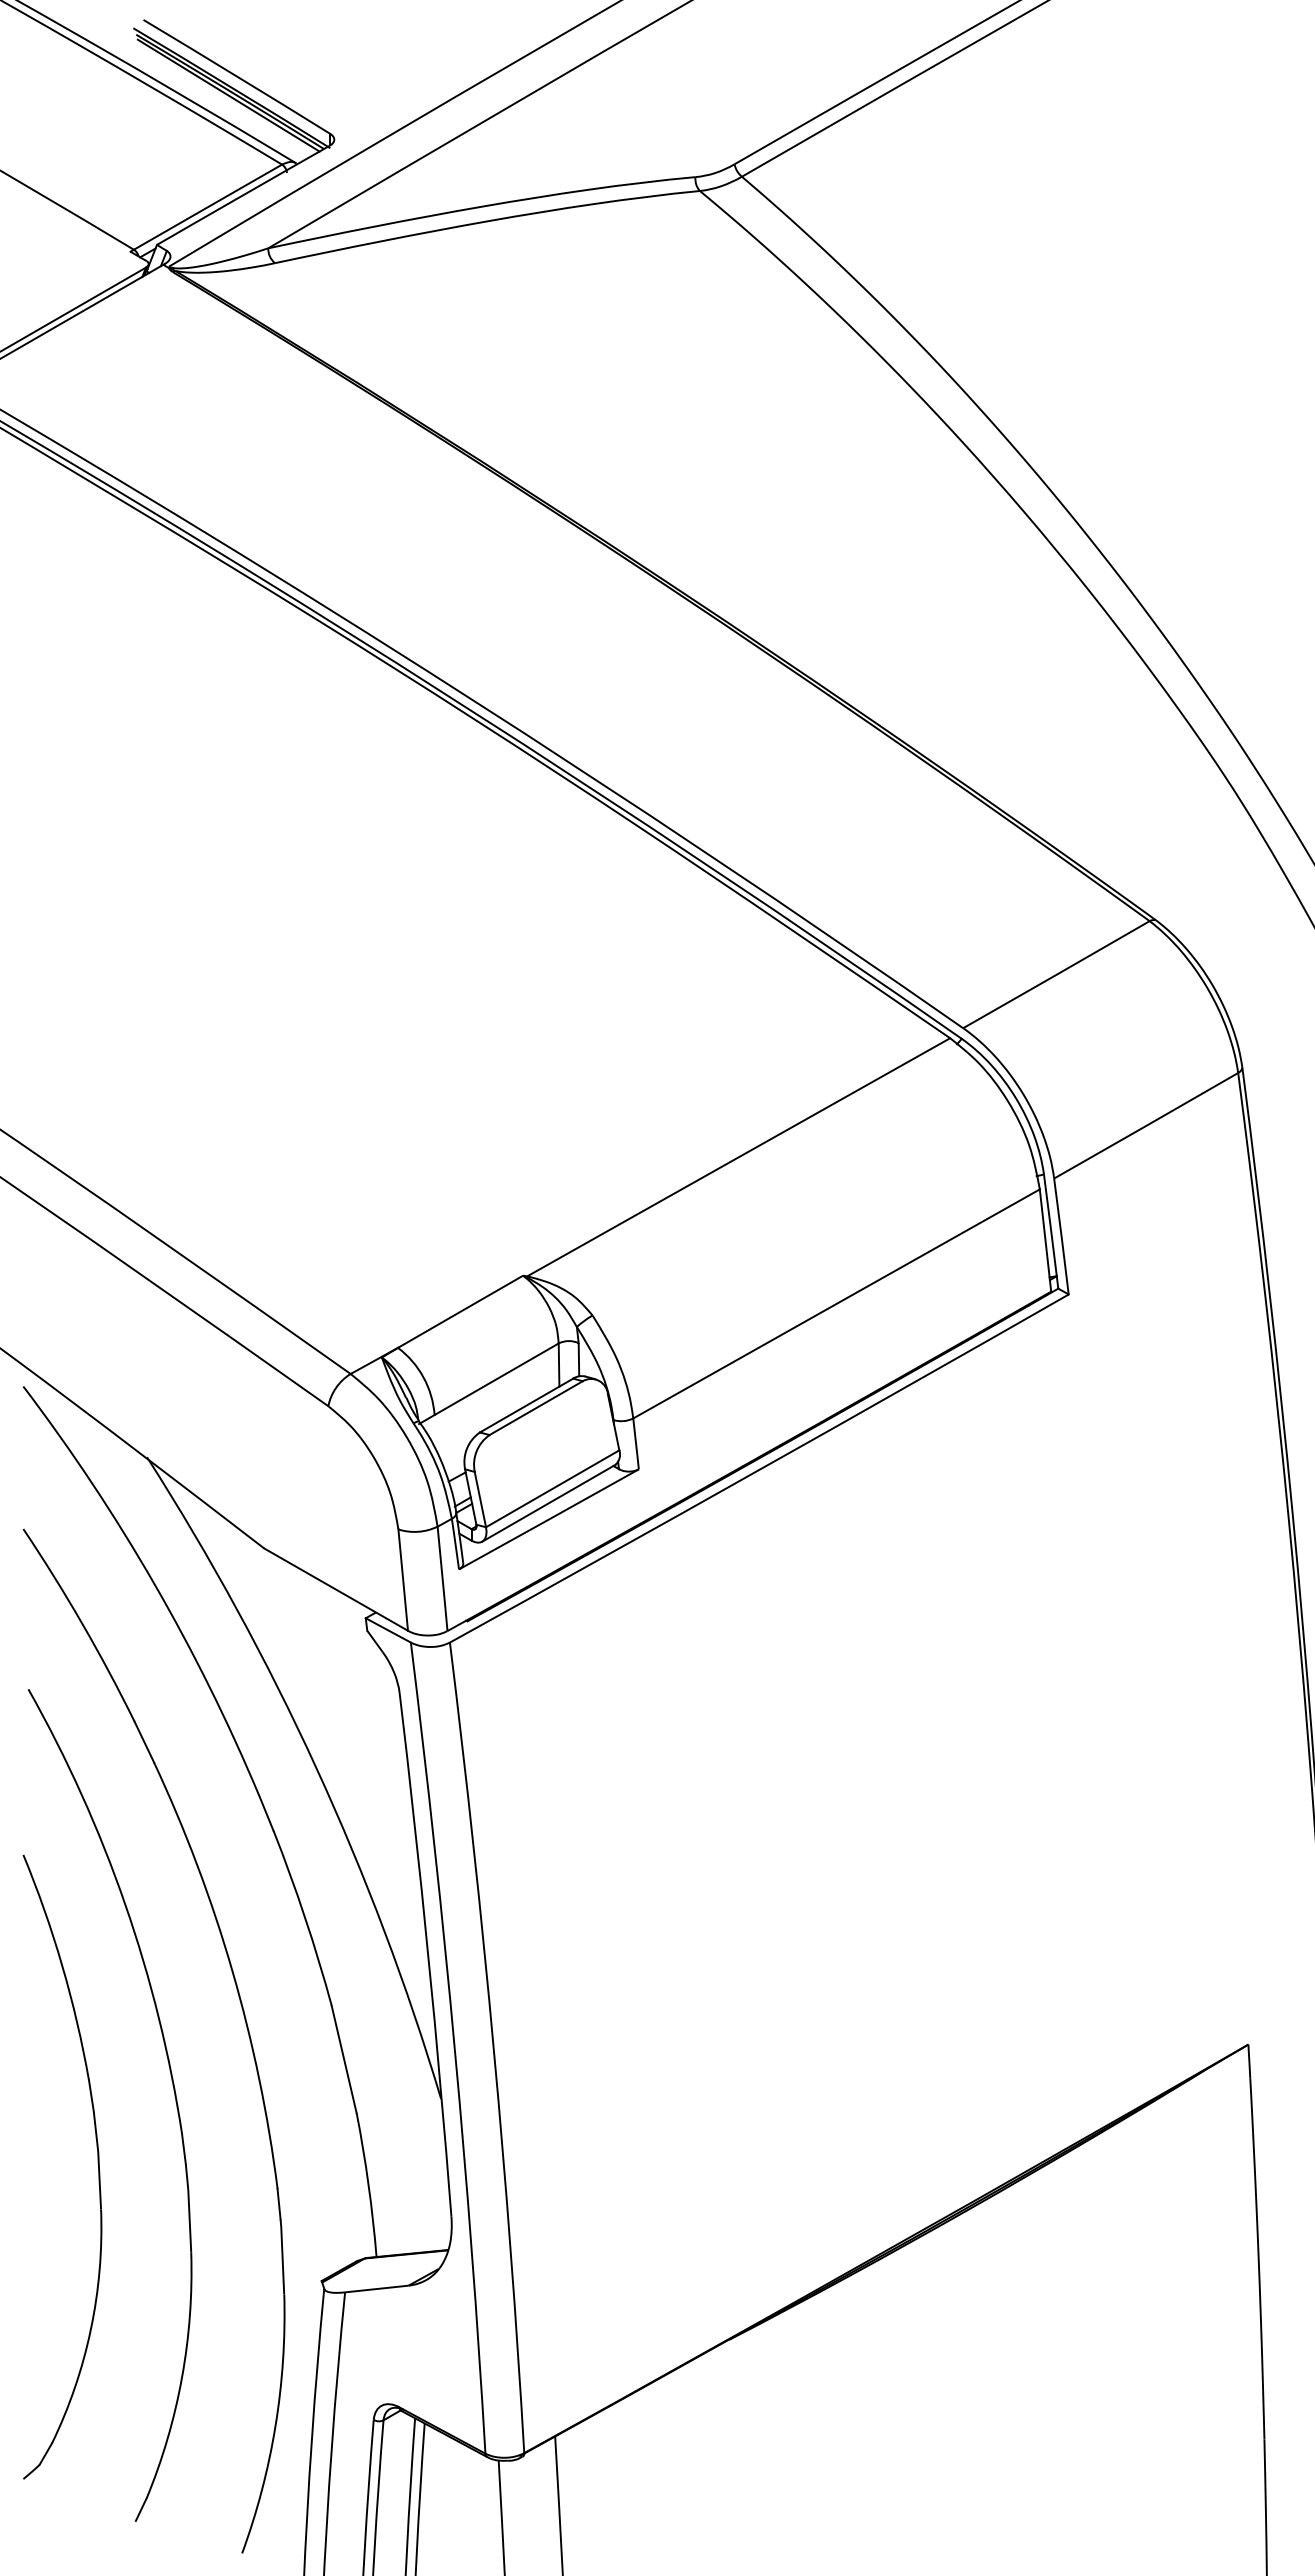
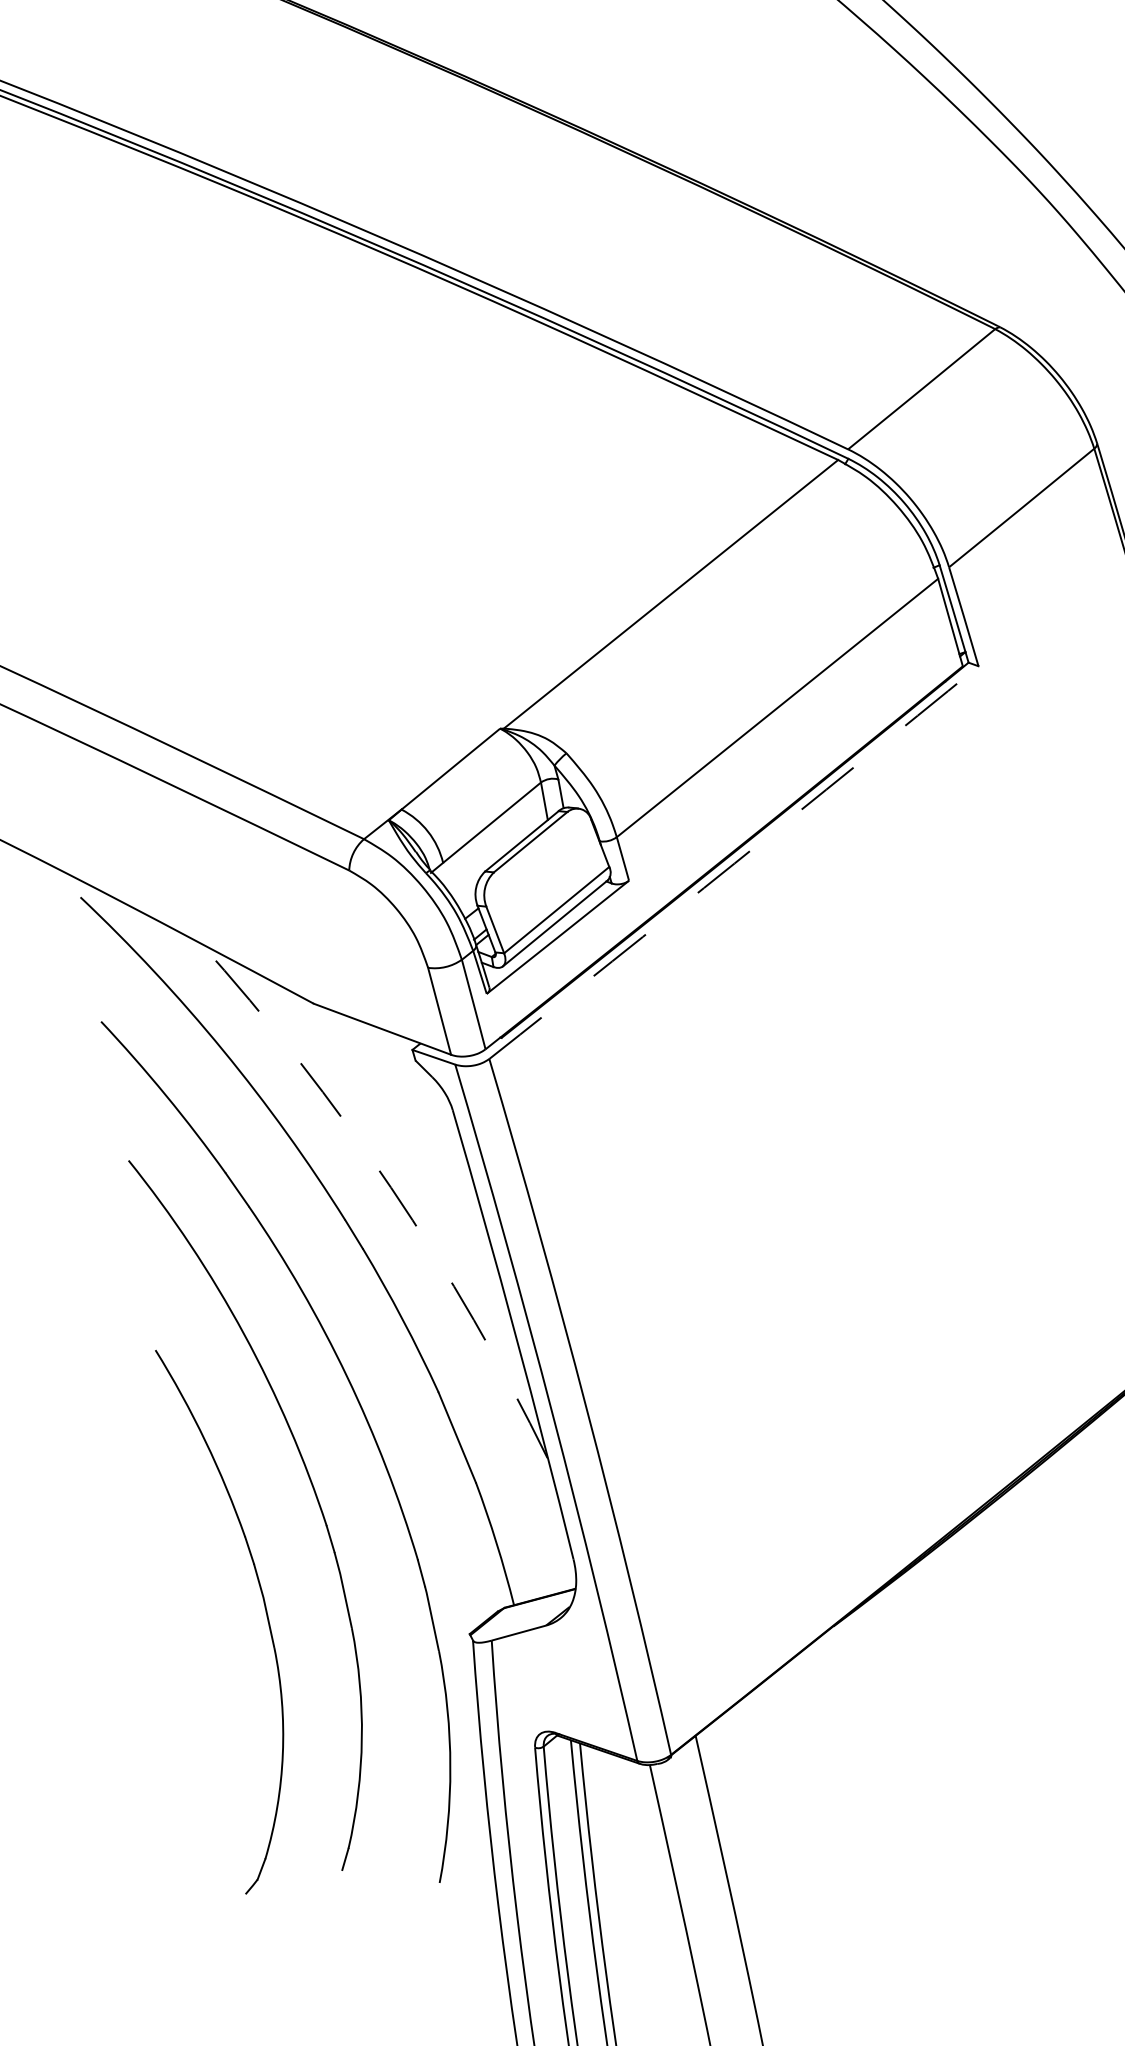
arc: (759, 1469) -> (734, 863), solid -> dashed
arc: (316, 1767) -> (391, 1187), solid -> dashed
part: (97, 2163) -> (264, 1608), moved

